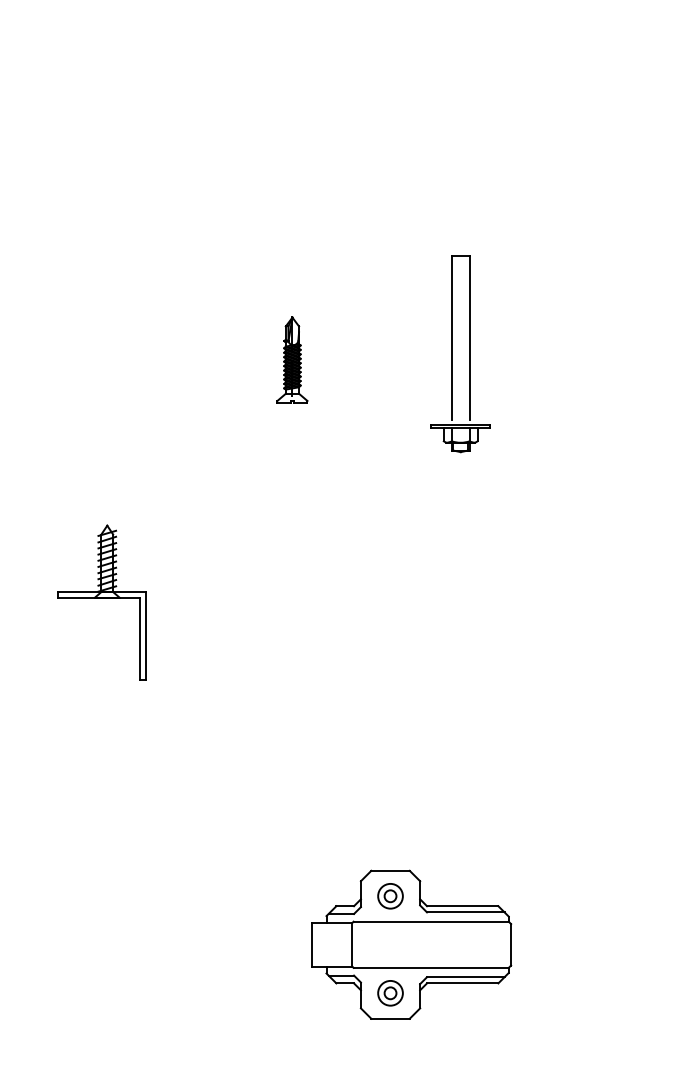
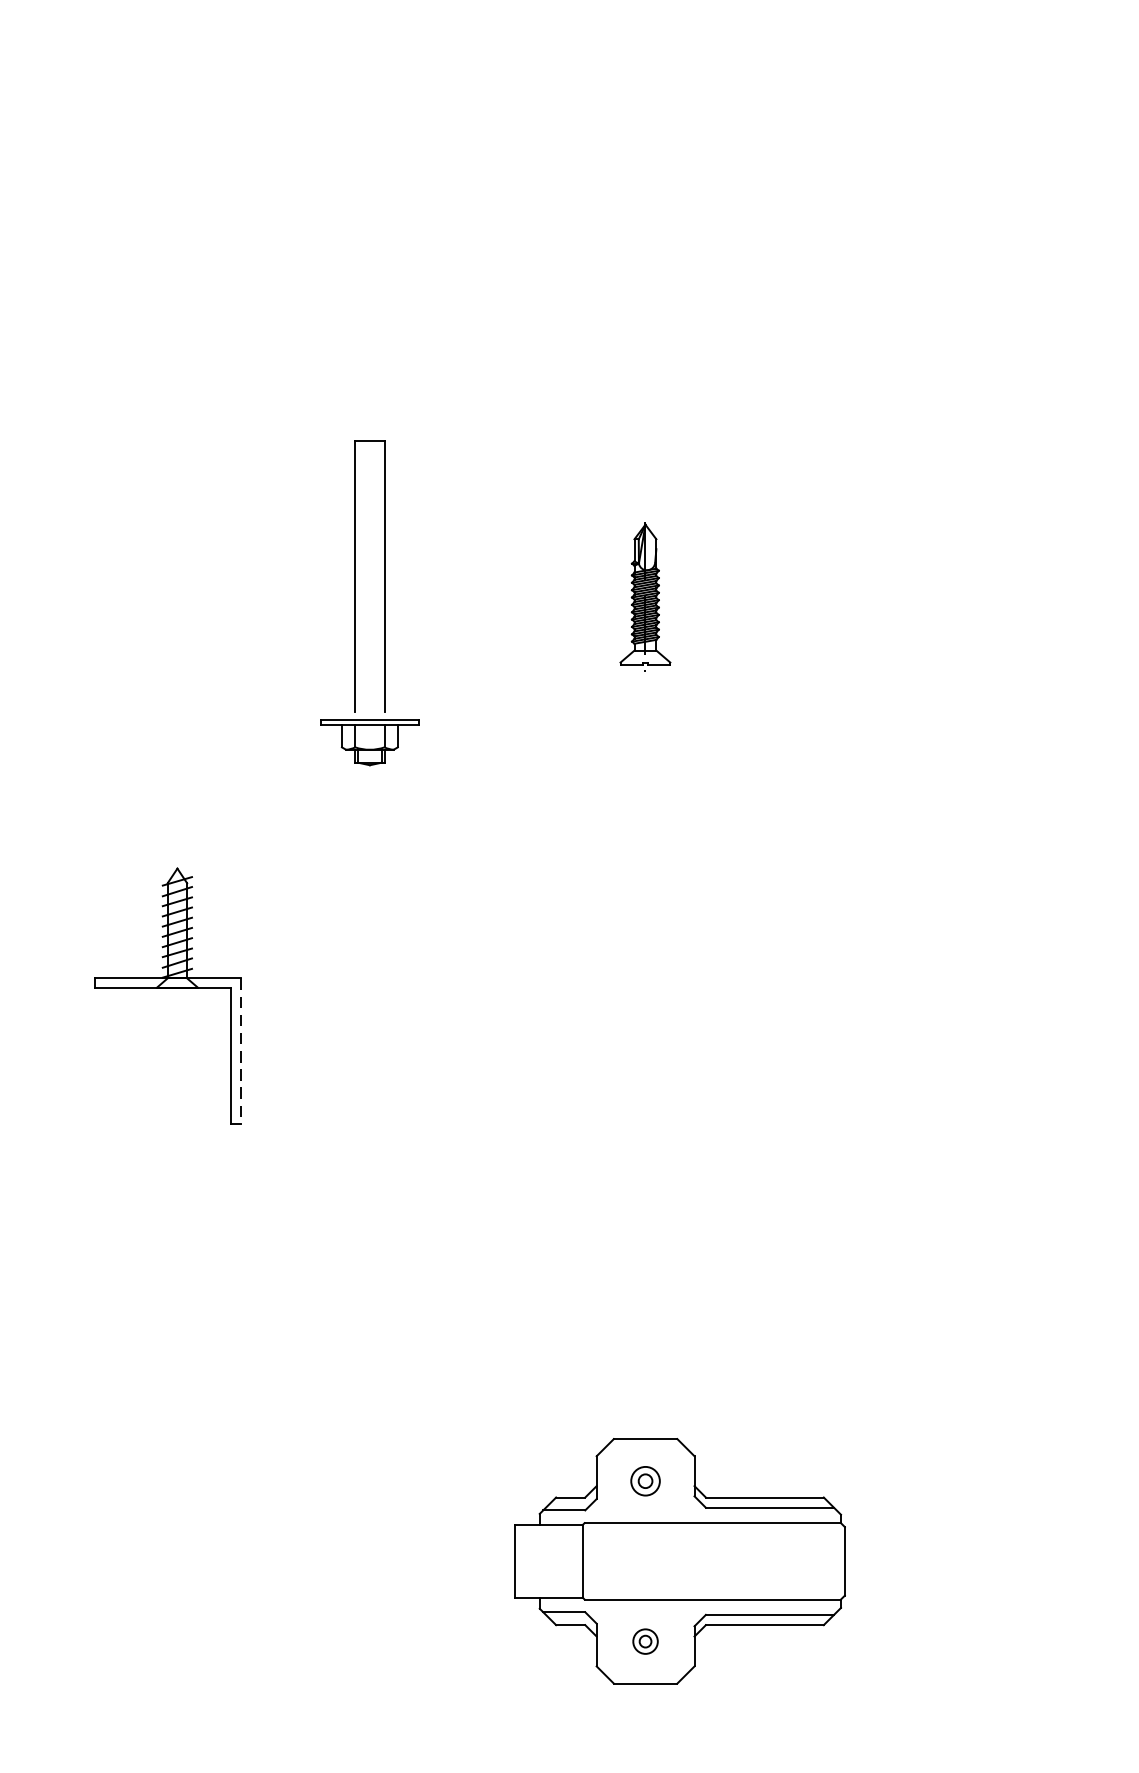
part: (452, 354) -> (356, 603), moved
part: (292, 359) -> (645, 593), moved
line: (145, 636) -> (240, 1051), solid -> dashed
part: (390, 896) -> (645, 1481), size x0.7
part: (390, 993) -> (645, 1641), size x0.6

